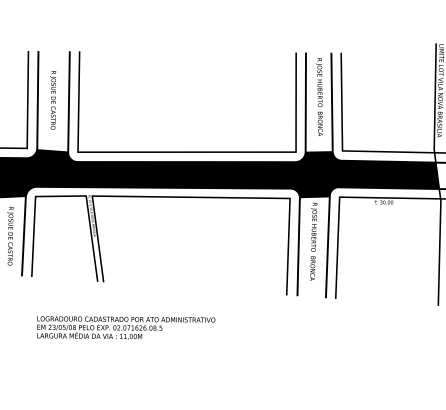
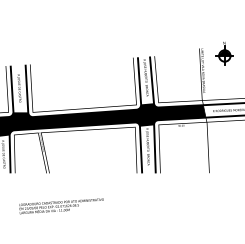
text: (125, 328) -> (61, 206), moved

